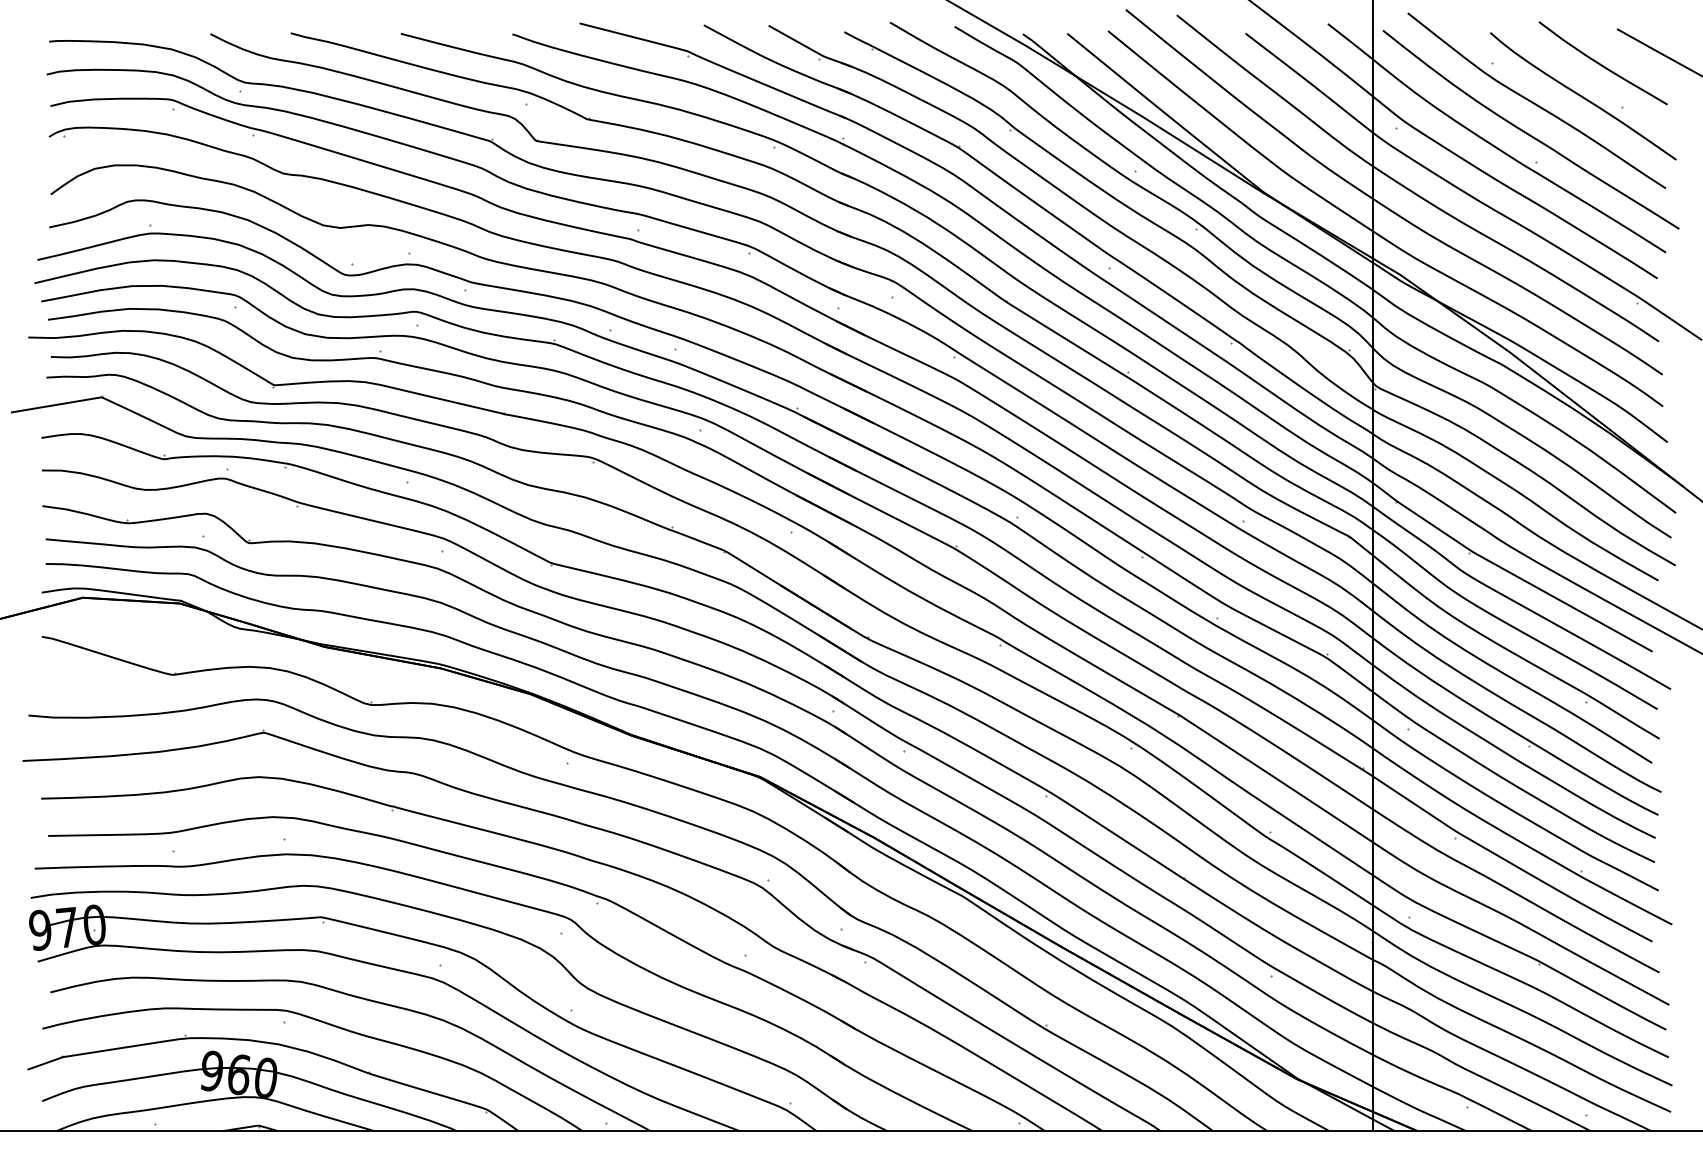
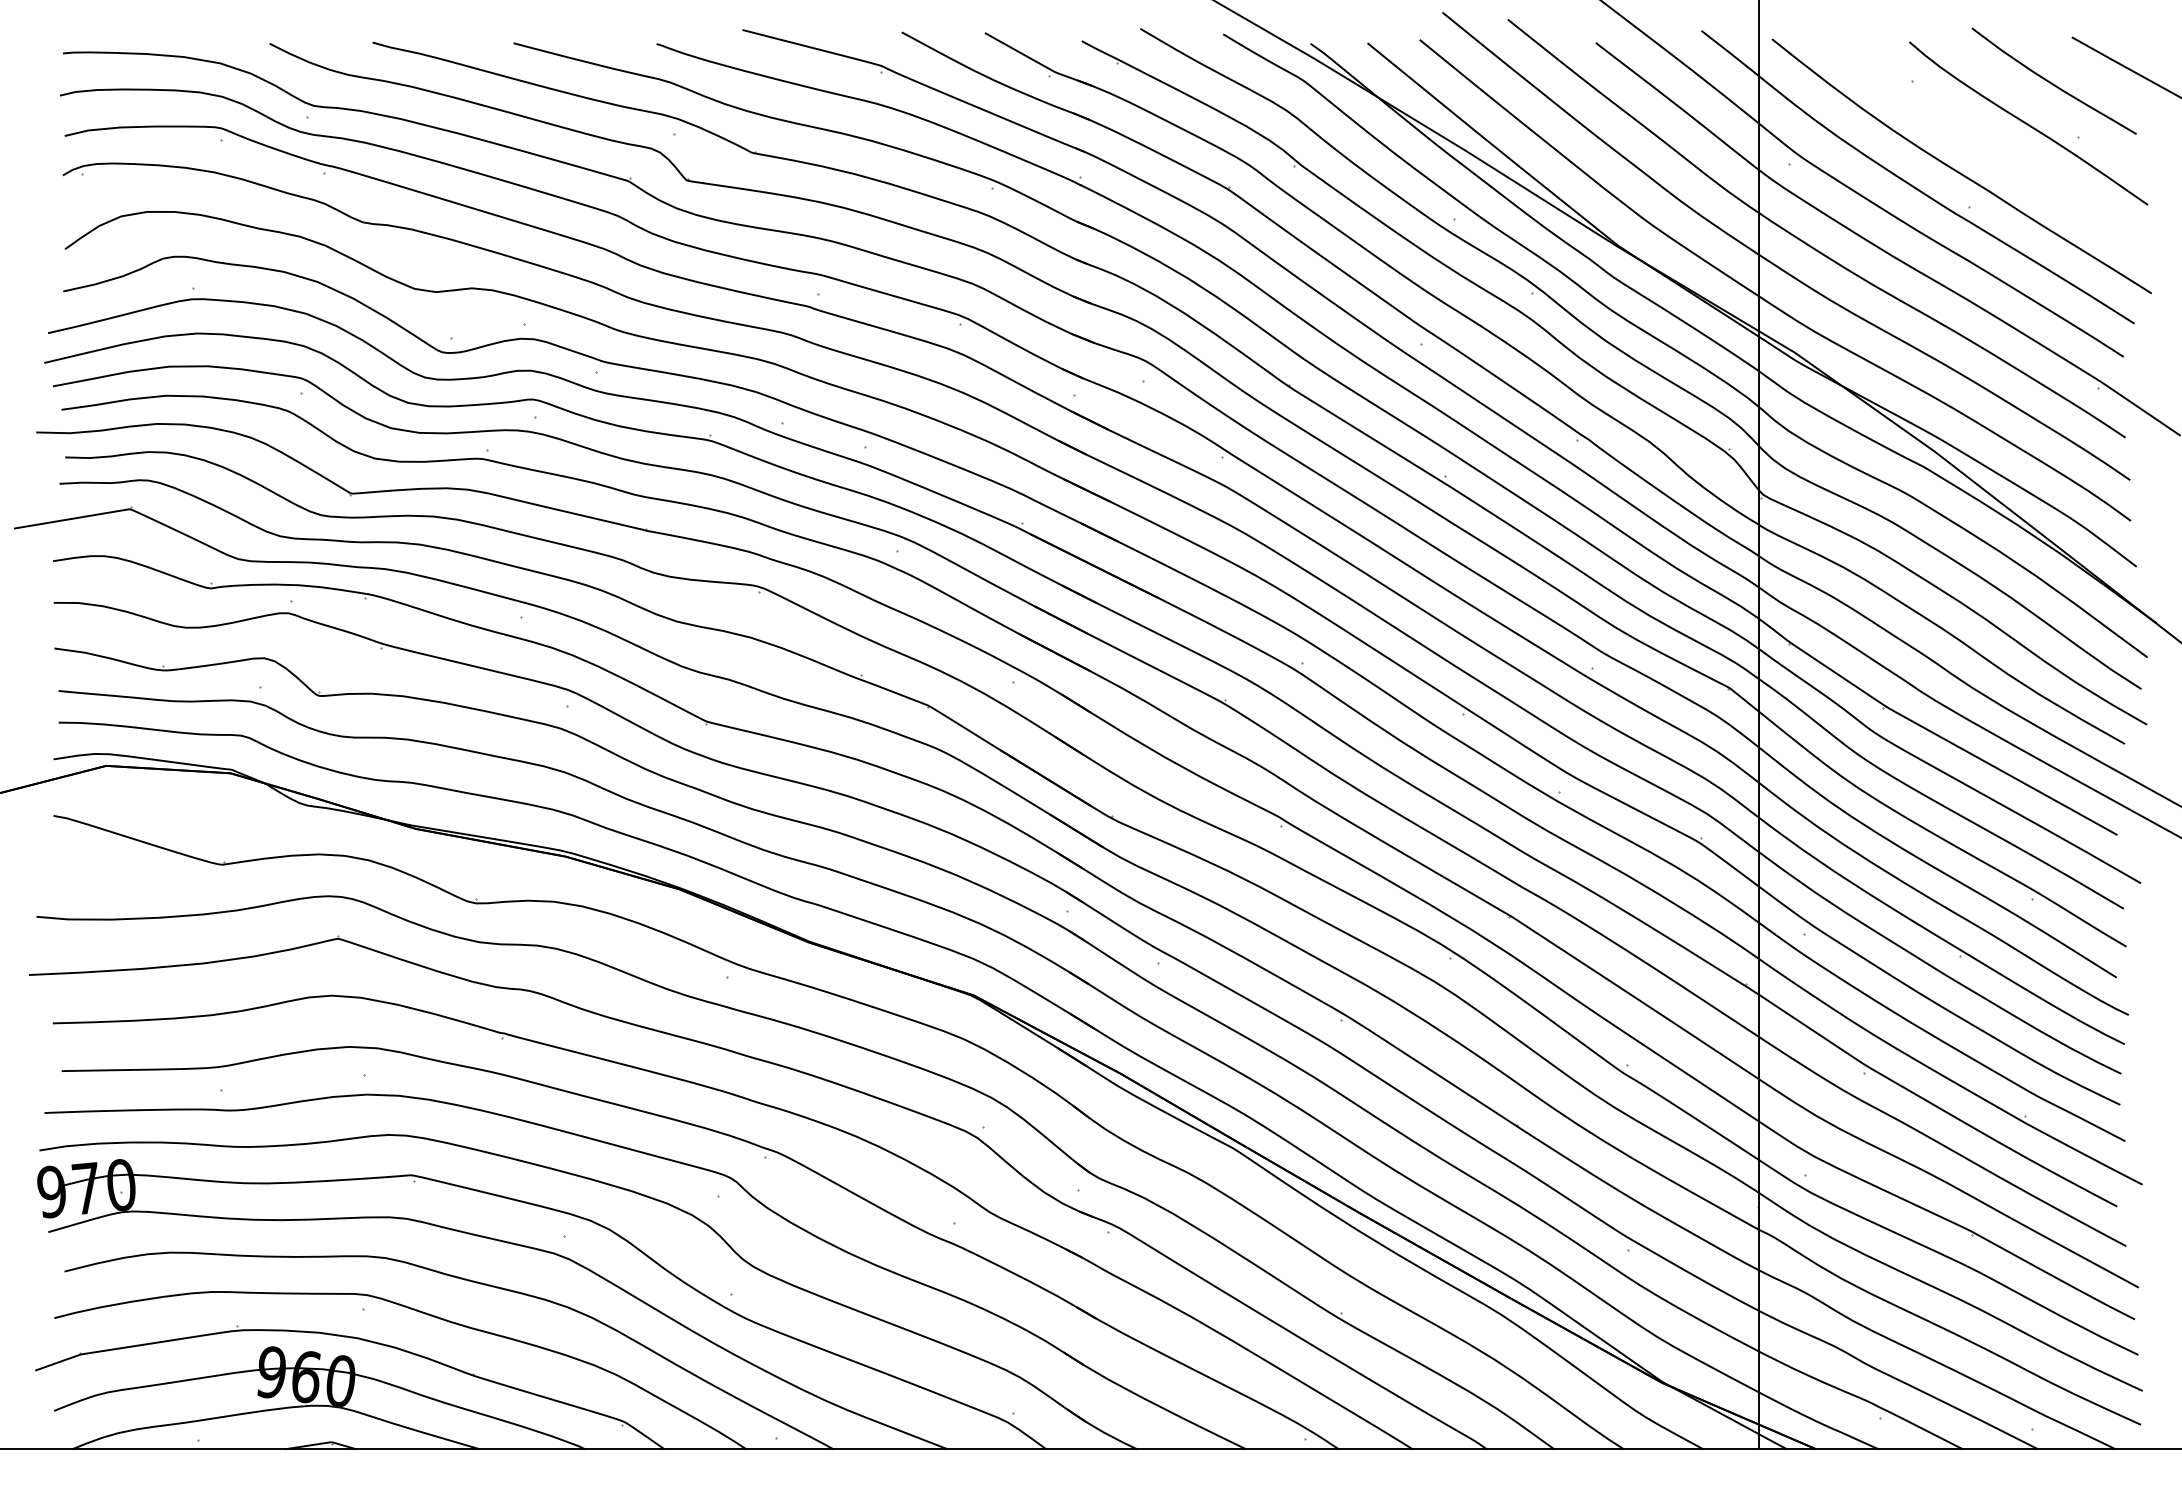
curve: (1535, 103) -> (1967, 132), removed

